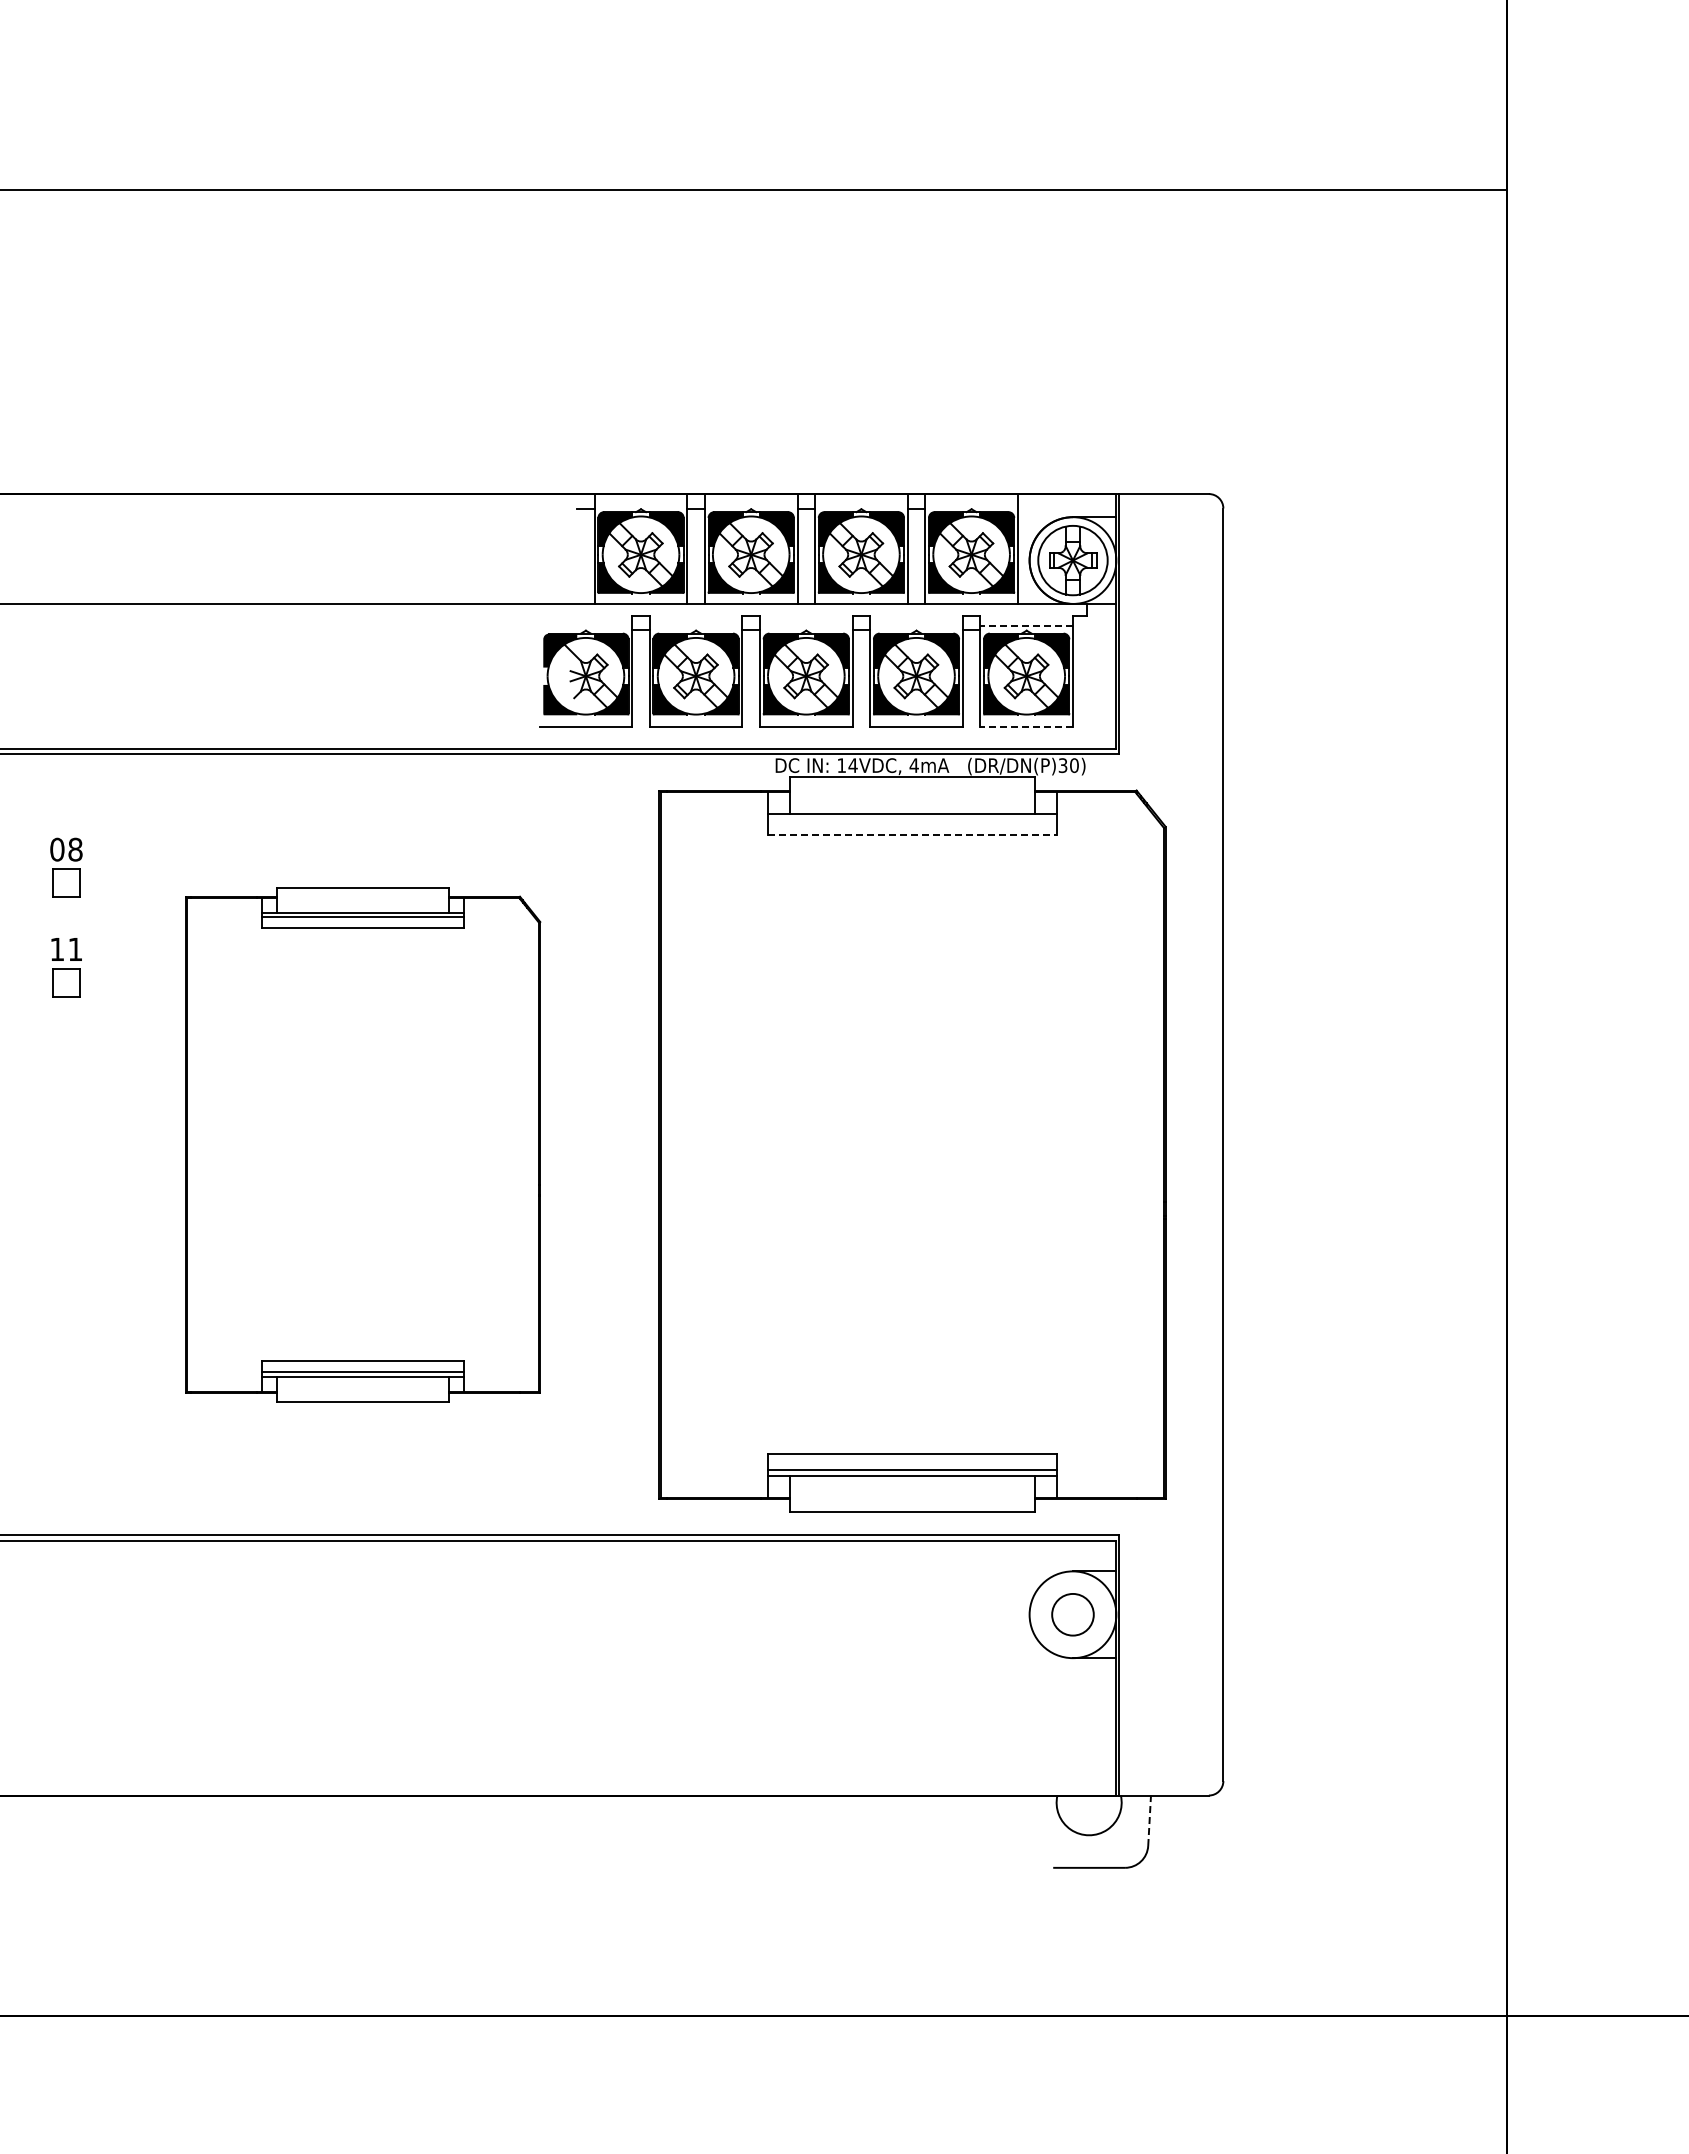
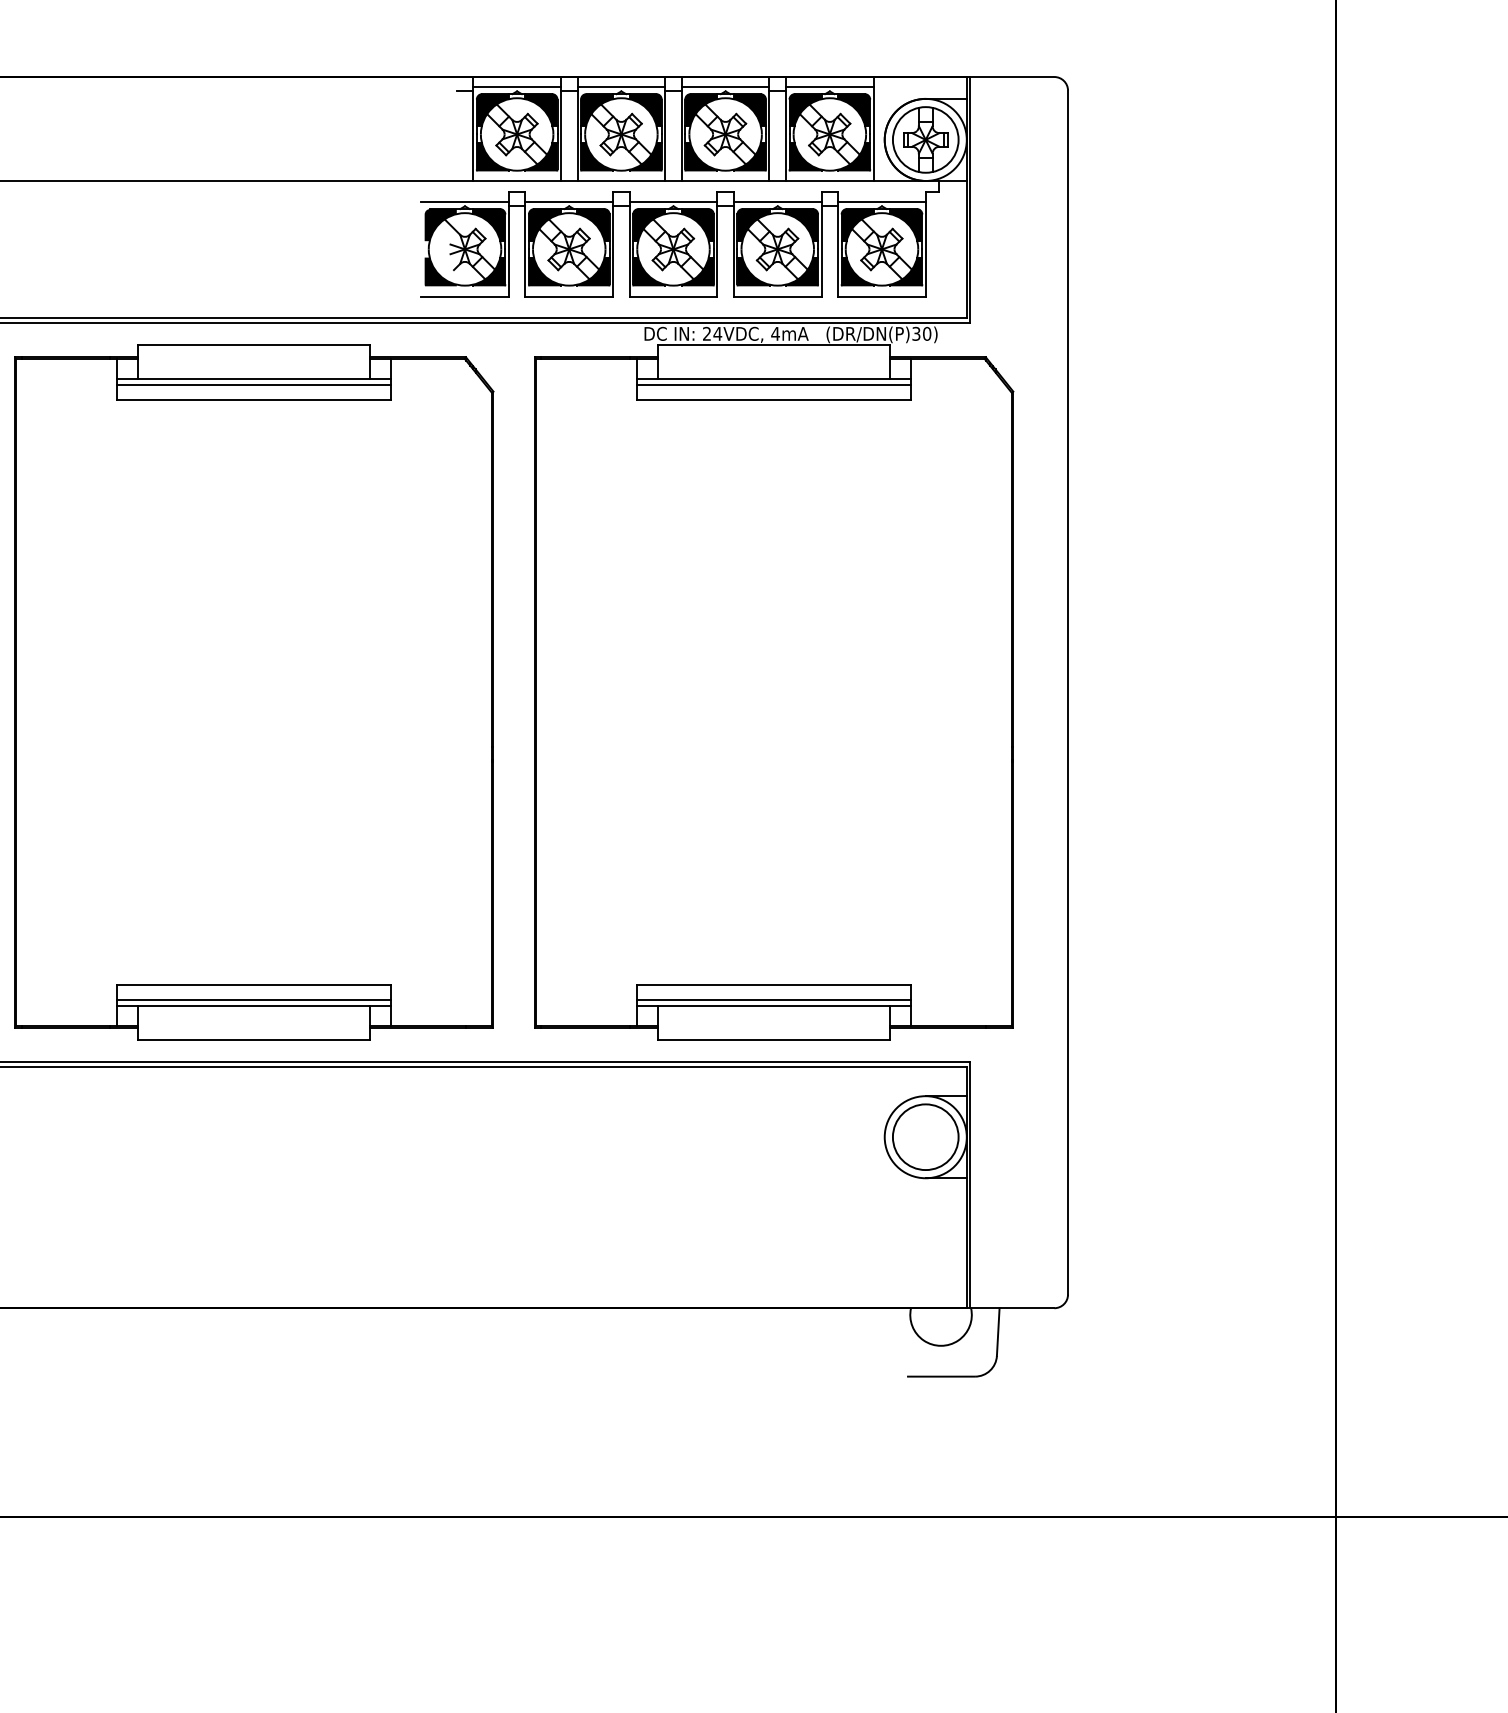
line: (640, 504) -> (516, 86), added
line: (750, 504) -> (620, 86), added
line: (861, 504) -> (725, 86), added
line: (971, 504) -> (829, 86), added
line: (585, 625) -> (464, 201), added
line: (695, 625) -> (568, 201), added
line: (806, 625) -> (673, 201), added
line: (916, 625) -> (777, 201), added
line: (1026, 625) -> (881, 201), dashed -> solid
line: (1026, 726) -> (881, 296), dashed -> solid
text: (841, 765) -> (706, 333), 14VDC, -> 24VDC,
line: (912, 819) -> (773, 384), added
line: (912, 835) -> (773, 400), dashed -> solid
part: (363, 1144) -> (254, 692), size x1.43
circle: (1072, 1614) -> (925, 1136), size x1.67
line: (1149, 1820) -> (998, 1331), dashed -> solid

